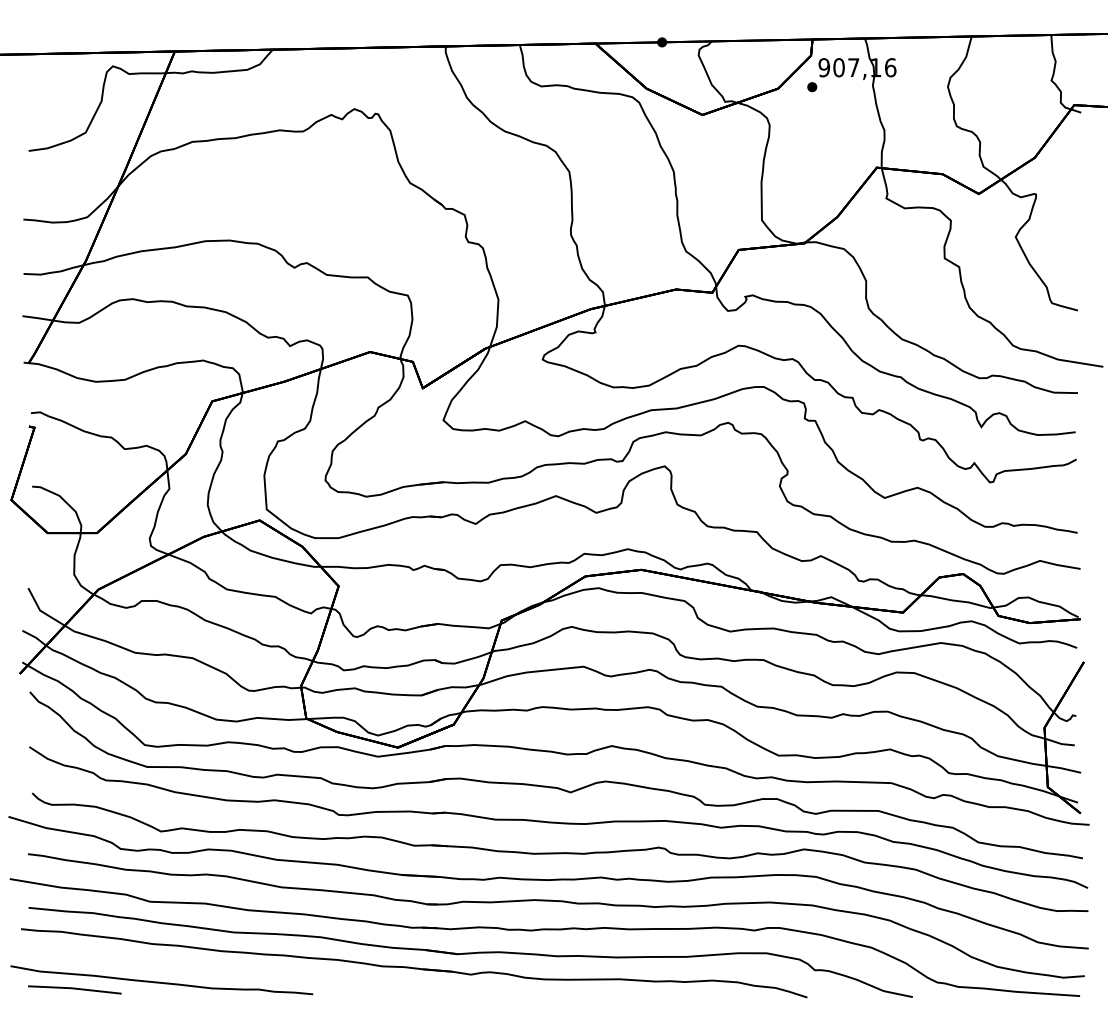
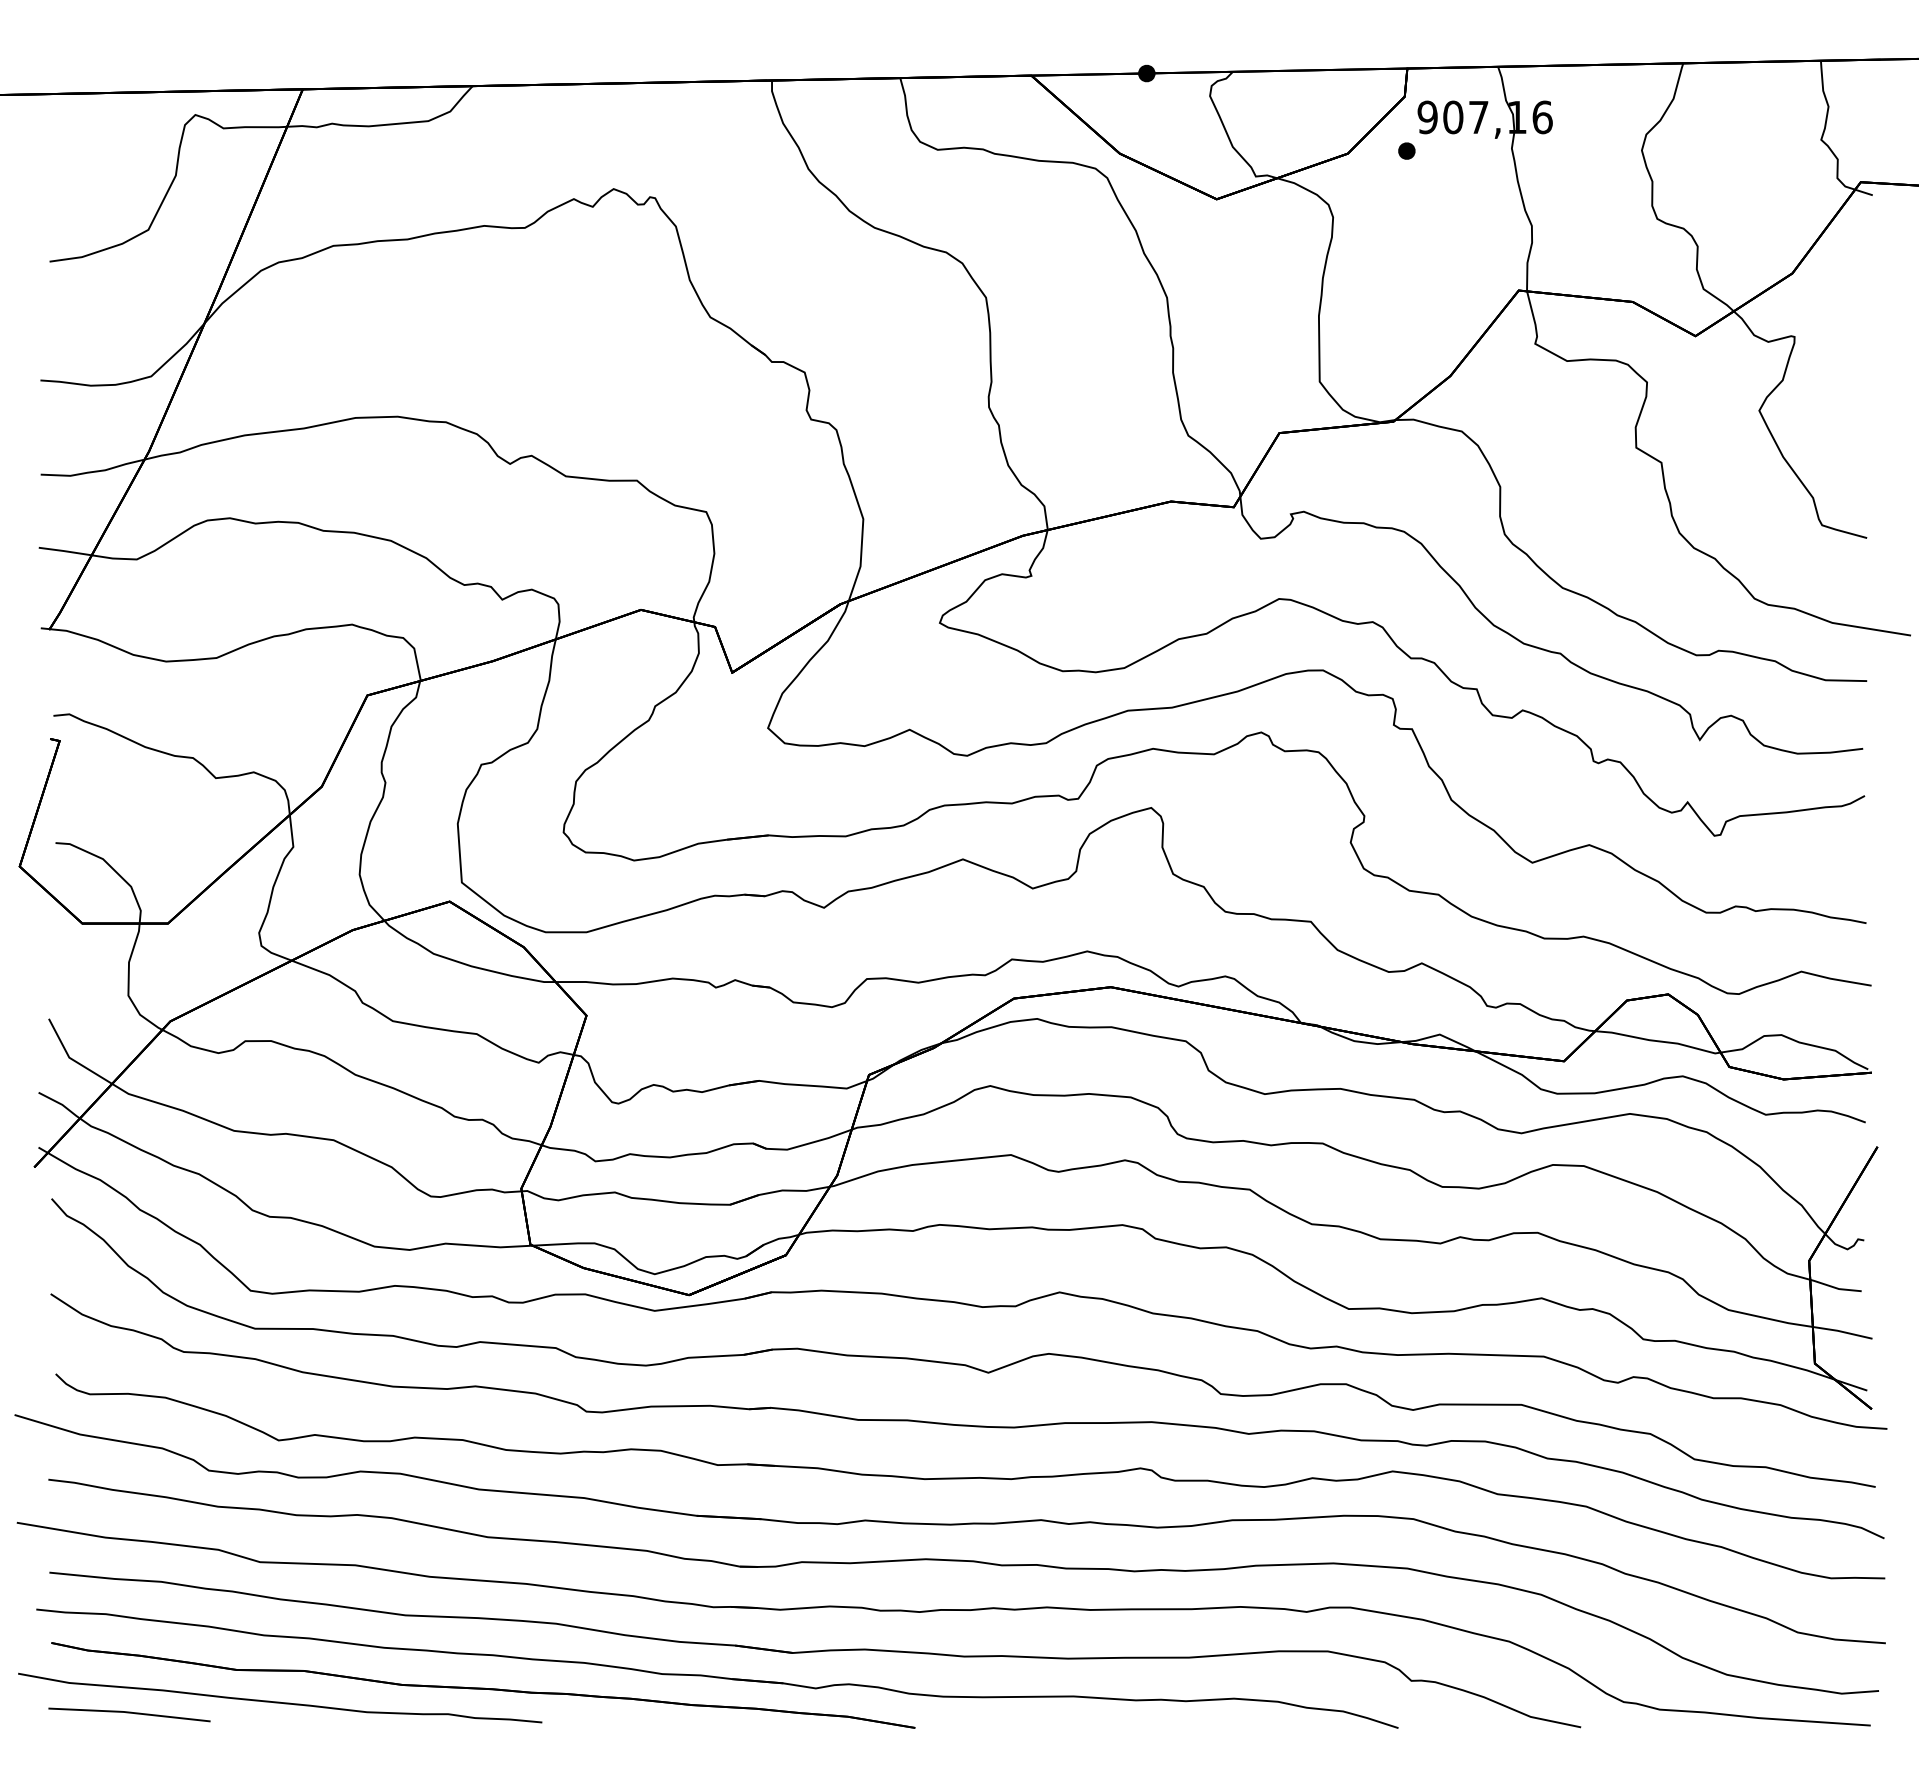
part: (278, 972) -> (482, 1684), added

